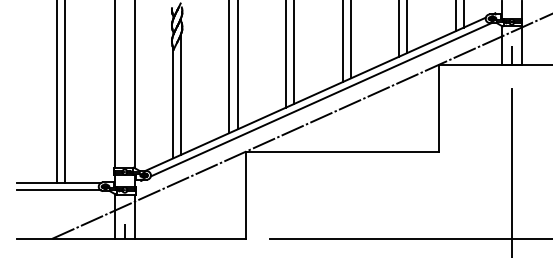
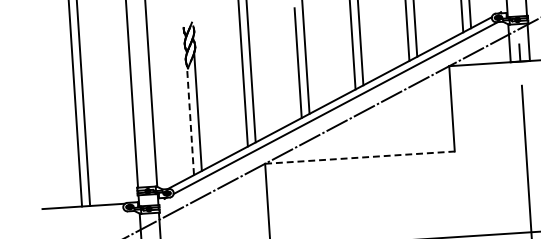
line: (172, 102) -> (190, 120), solid -> dashed
line: (342, 151) -> (359, 157), solid -> dashed
line: (58, 190) -> (84, 213), removed

